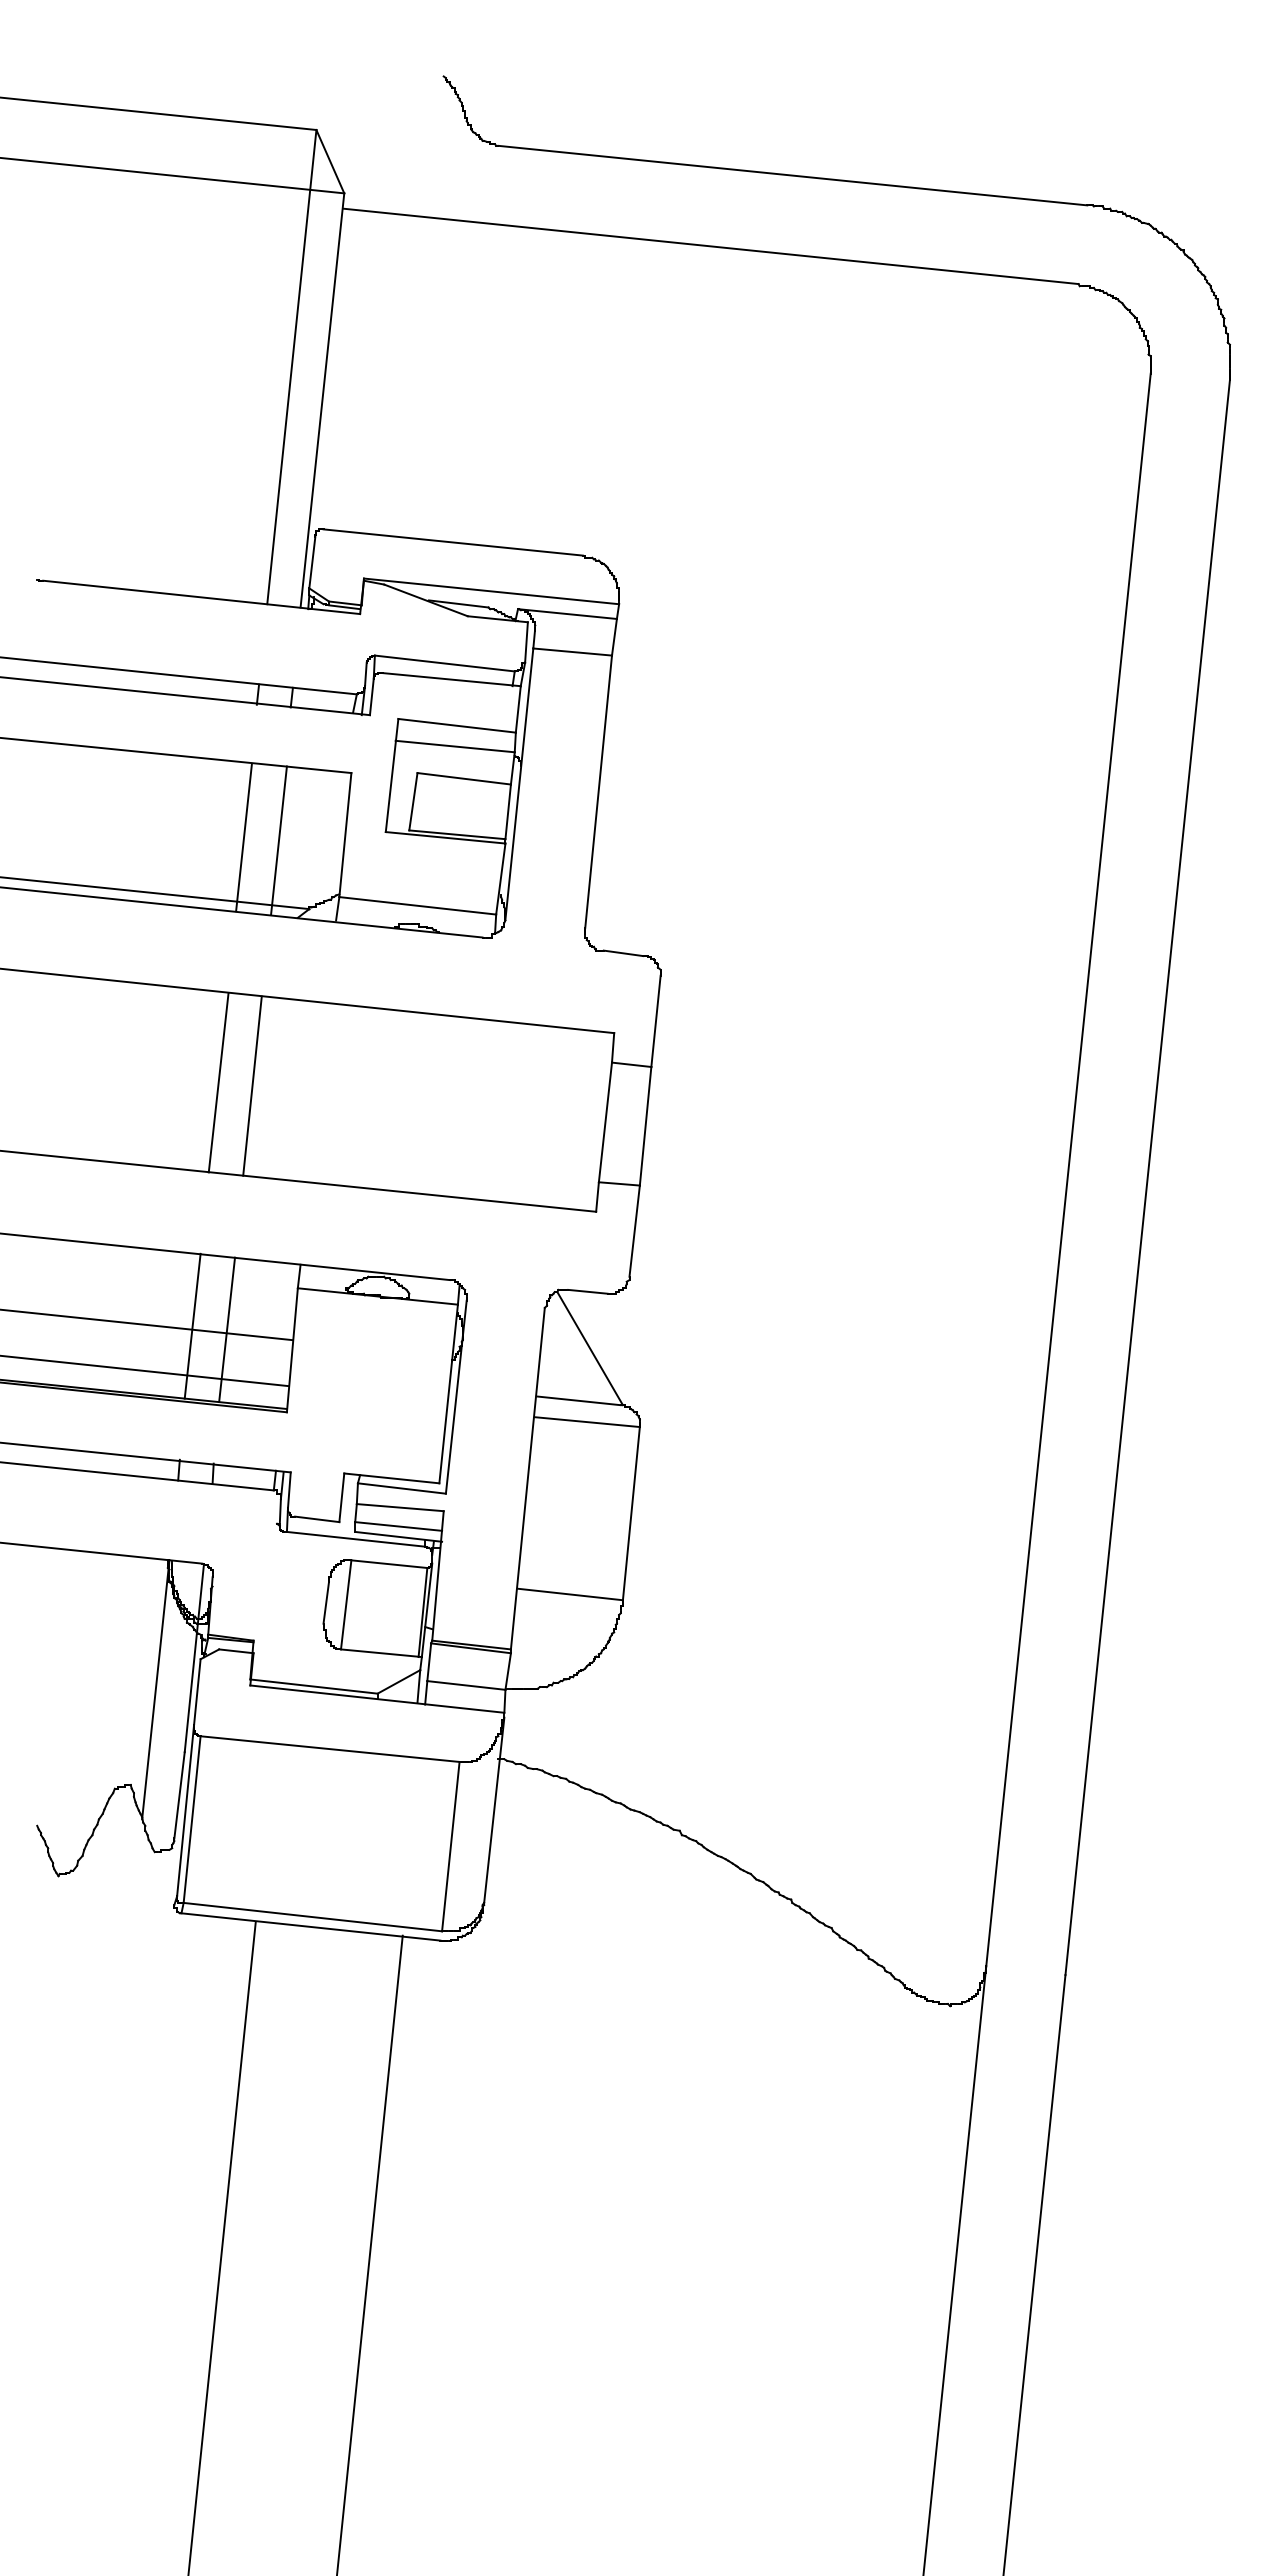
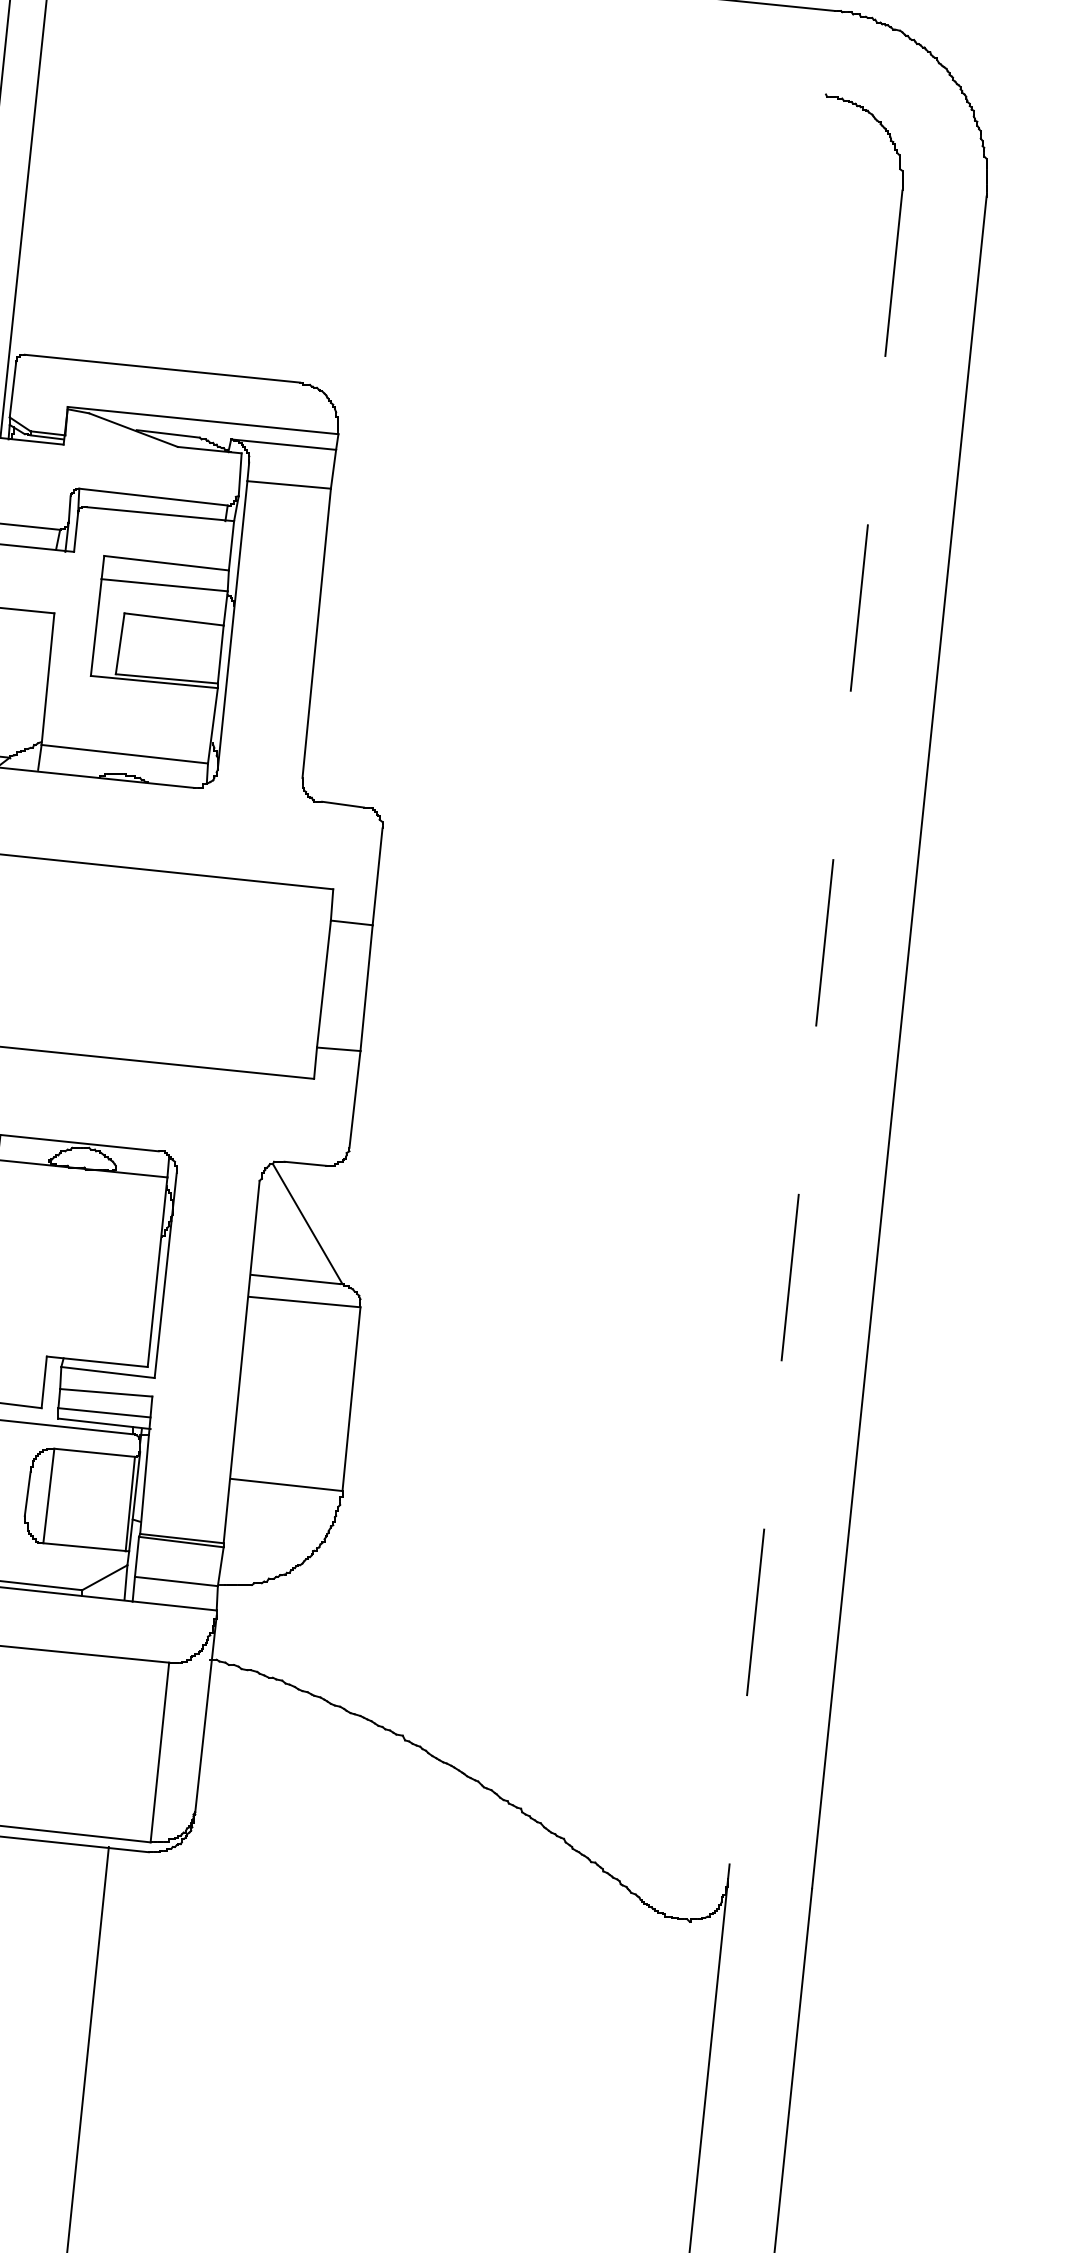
line: (710, 246) -> (435, 54), removed
line: (1068, 1169) -> (815, 1034), solid -> dashed

